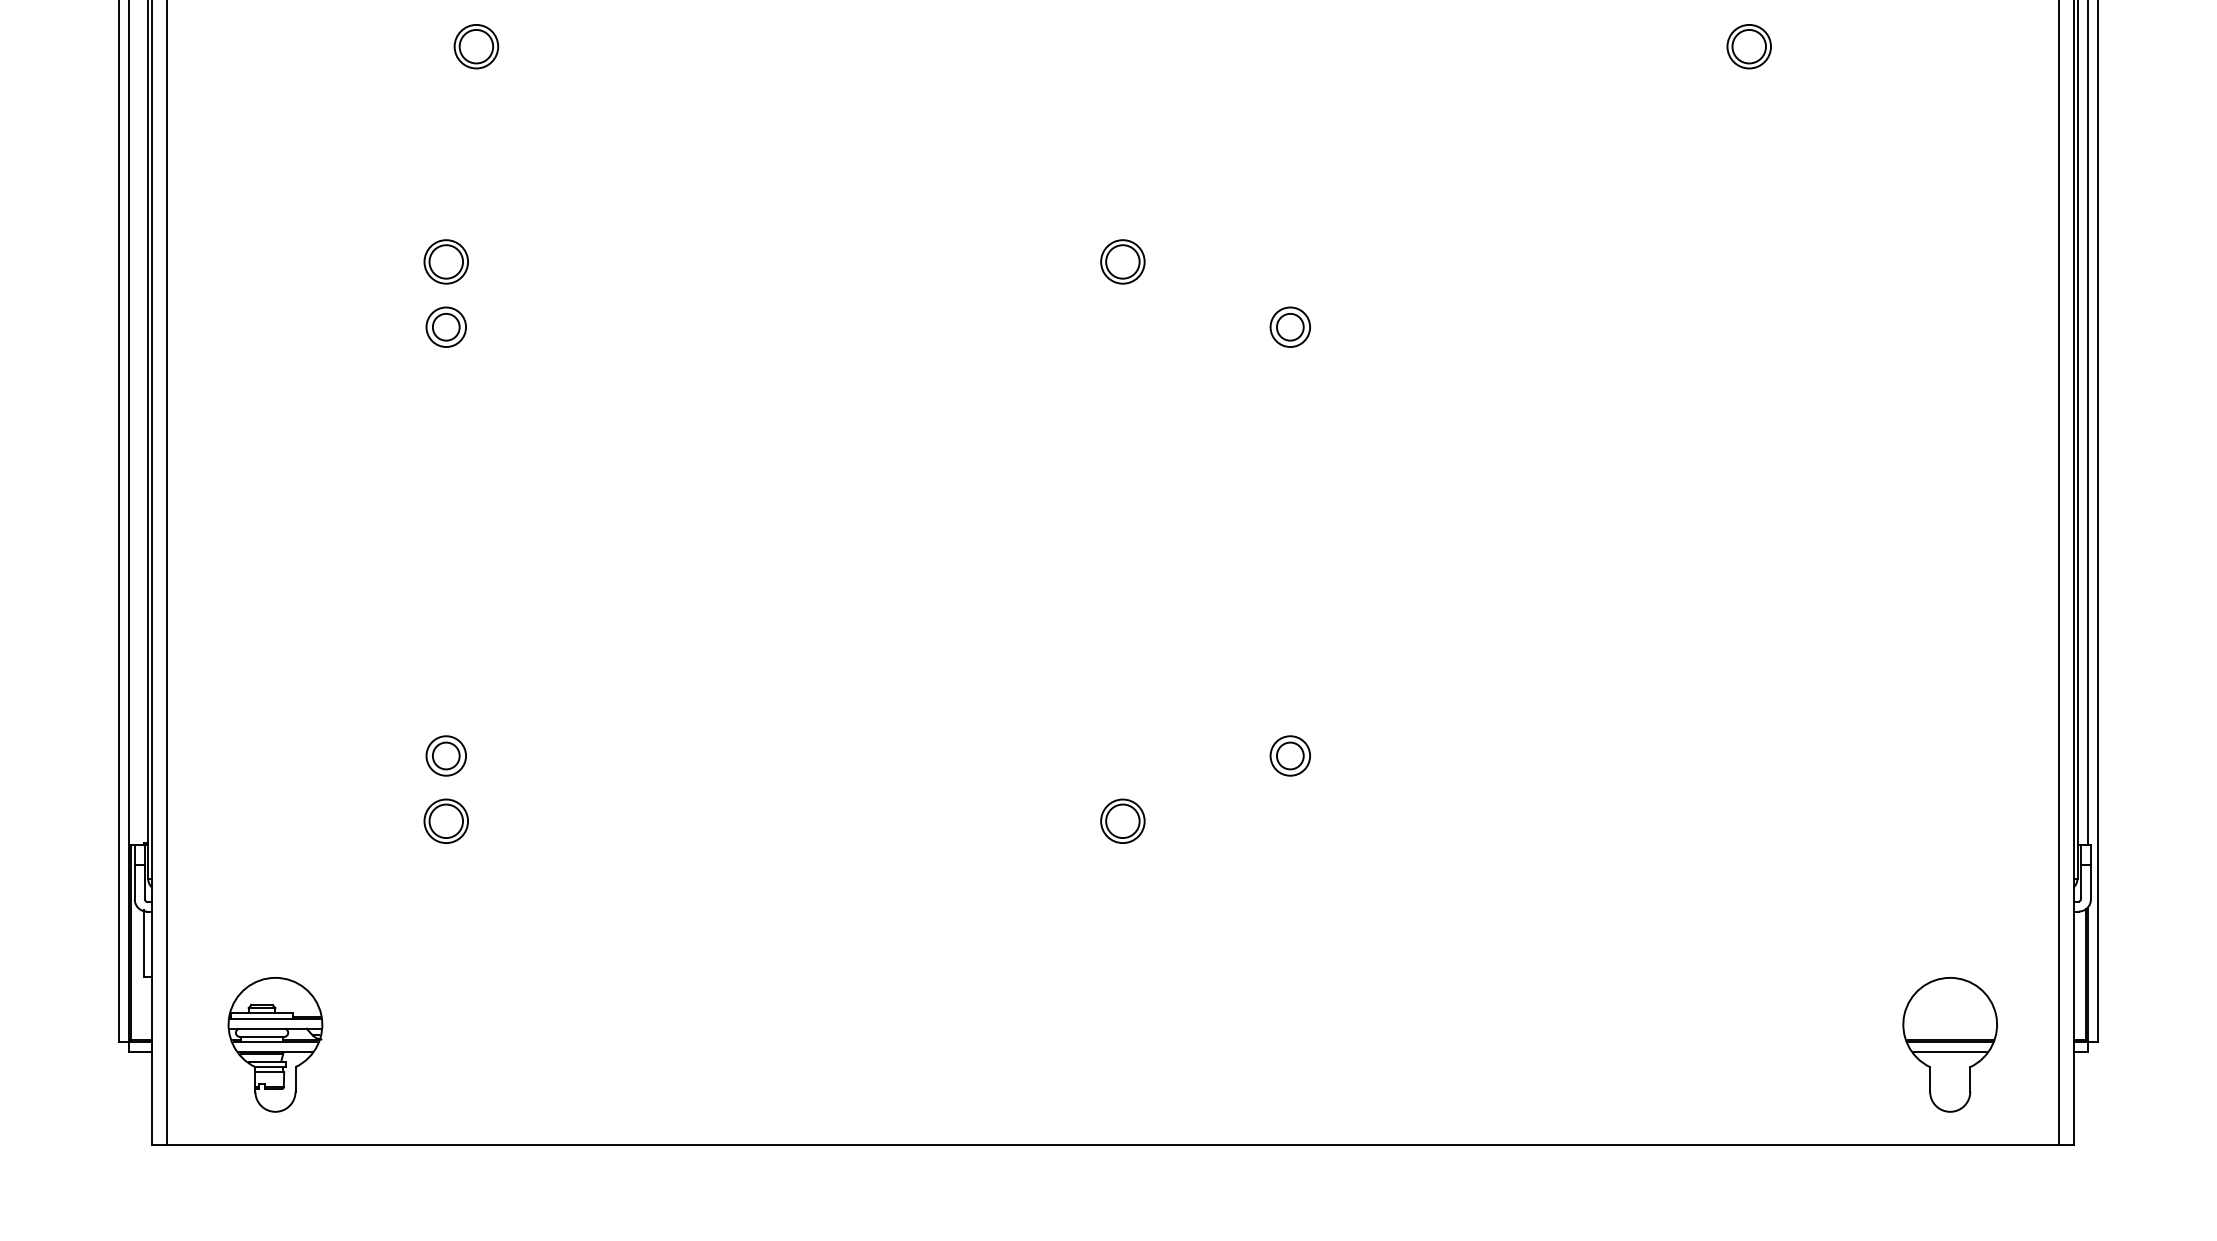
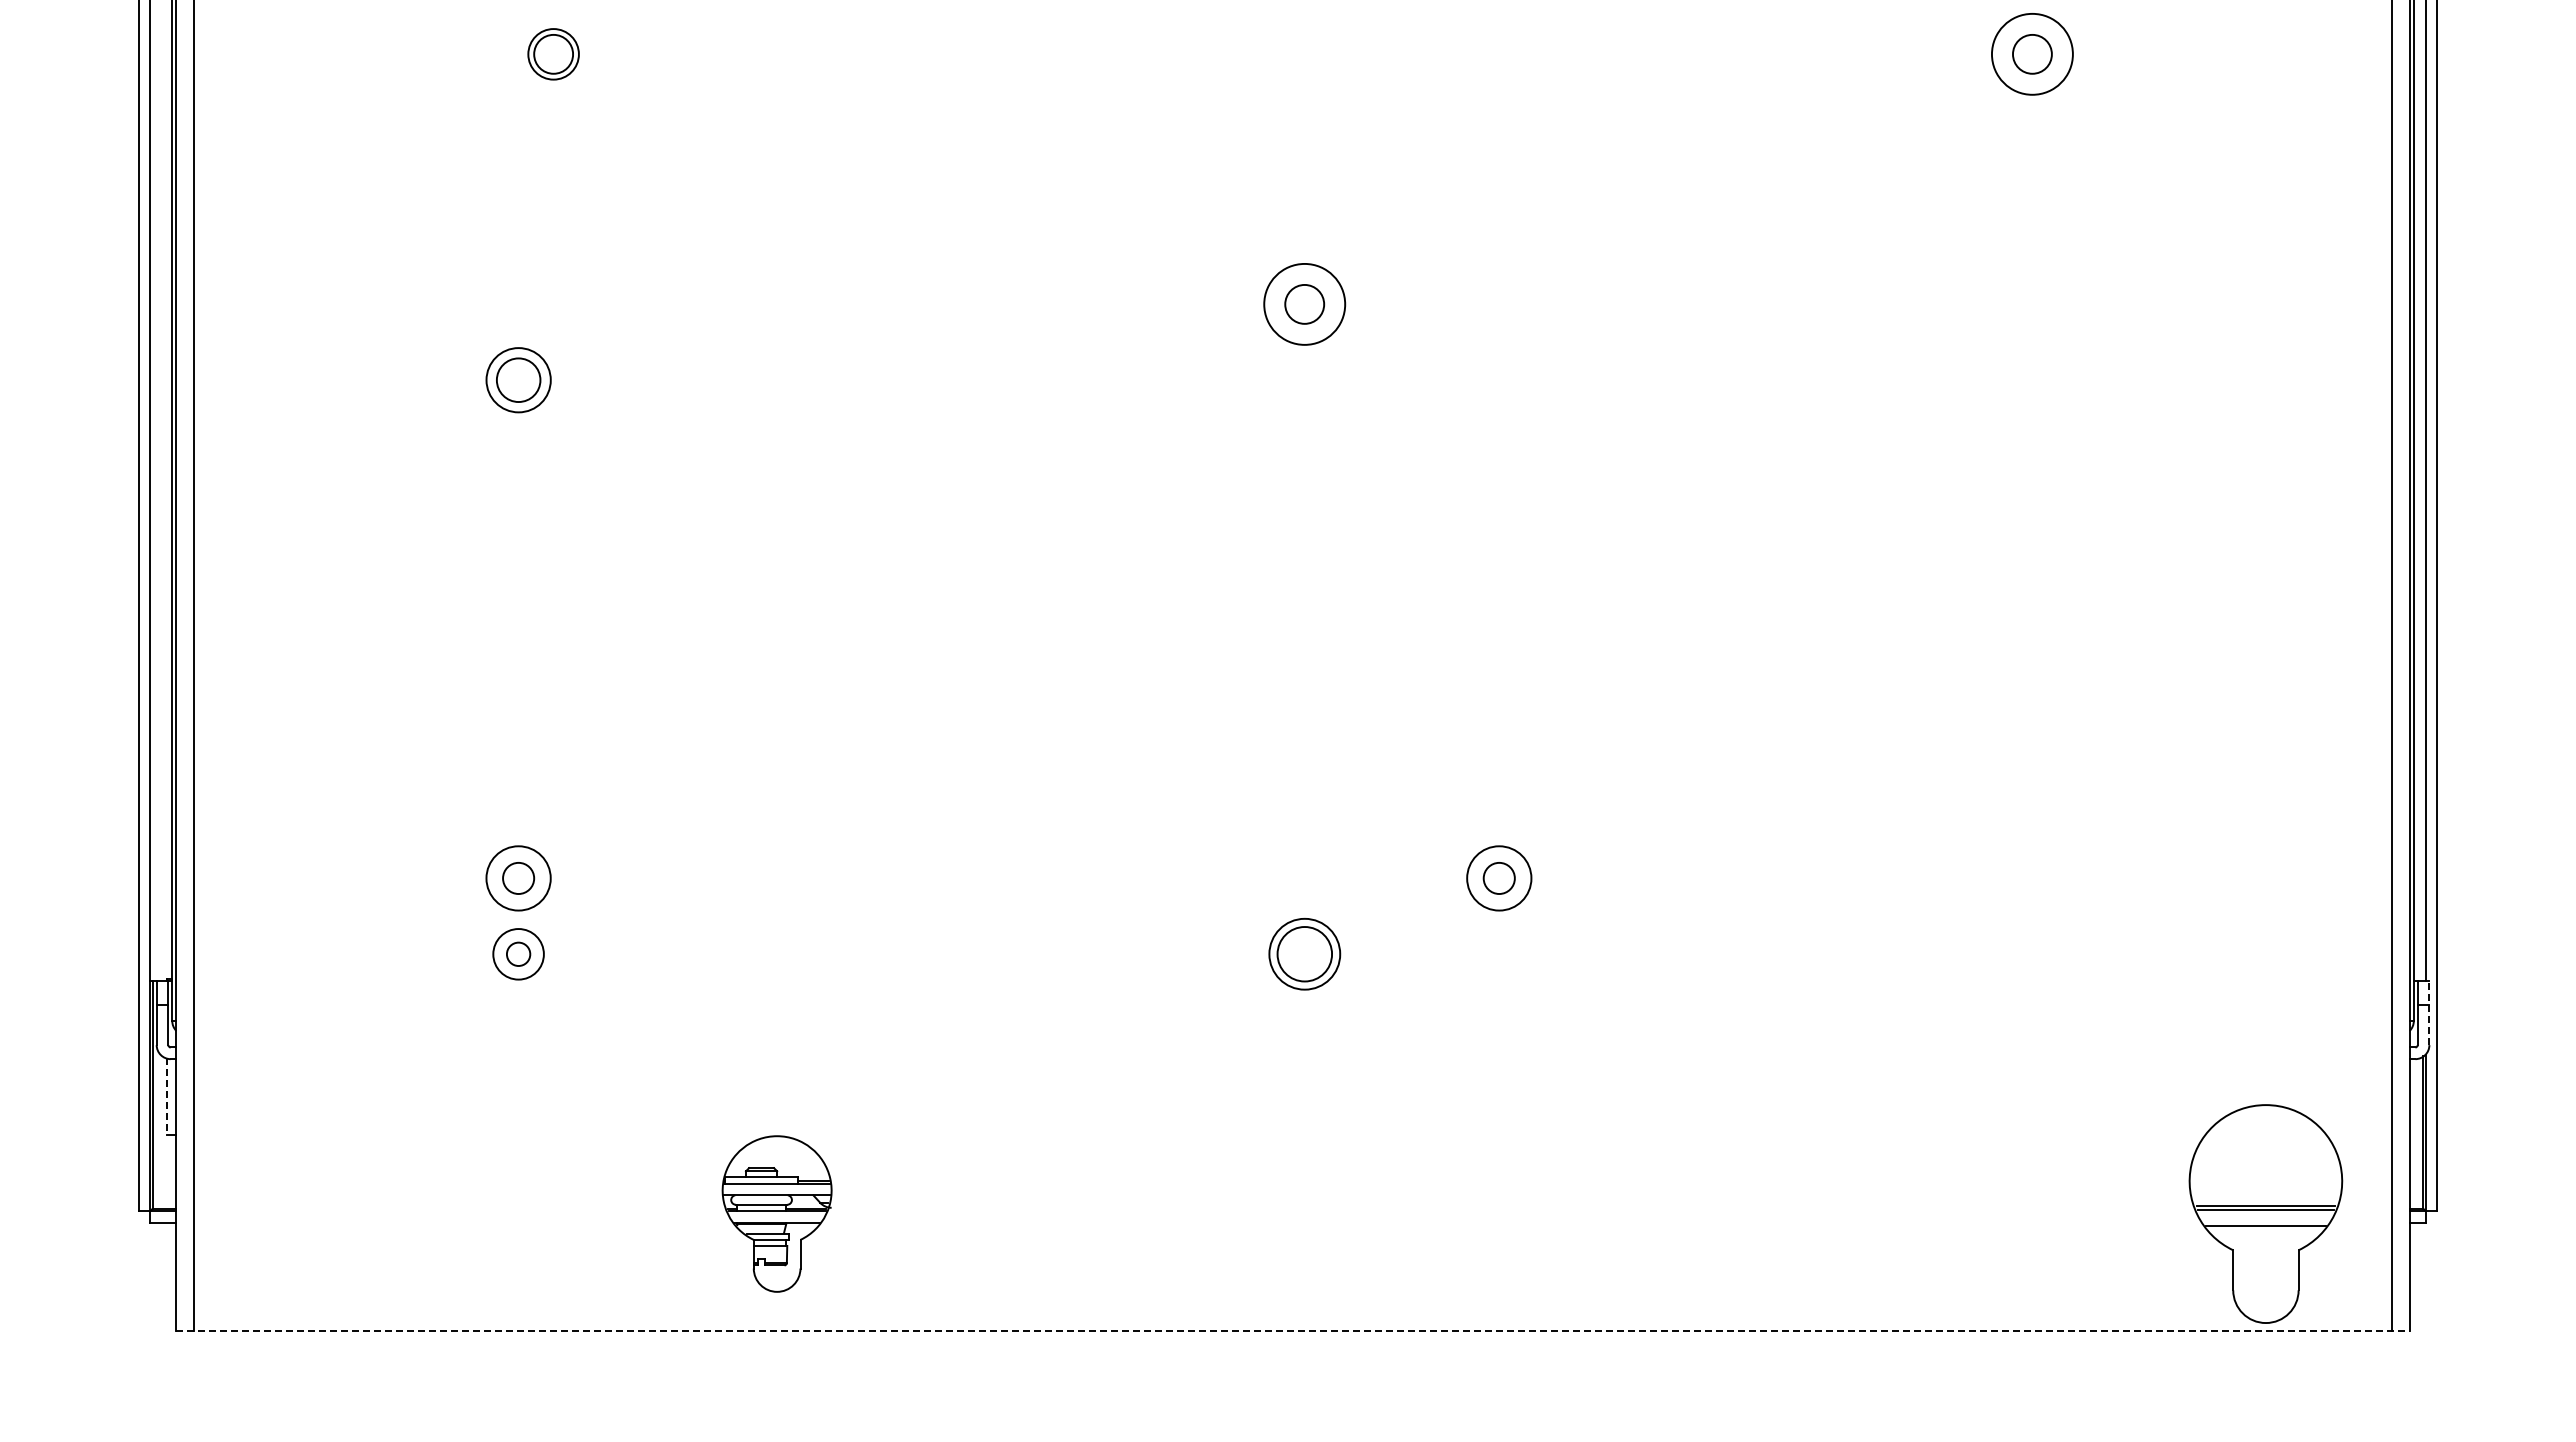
circle: (1749, 46) -> (2032, 54), size x1.6
part: (446, 262) -> (518, 304), removed
circle: (1122, 262) -> (1304, 304), size x1.6
part: (446, 327) -> (518, 380), size x1.4
part: (1290, 327) -> (1499, 380), removed
circle: (446, 756) -> (518, 878), size x1.4
circle: (1290, 756) -> (1499, 878), size x1.4
circle: (446, 820) -> (518, 953), size x0.6
part: (1122, 821) -> (1304, 954), size x1.4
line: (2090, 872) -> (2429, 1013), solid -> dashed
line: (144, 943) -> (167, 1096), solid -> dashed
part: (274, 1044) -> (776, 1213), moved
part: (1949, 1044) -> (2265, 1213), size x1.4
line: (1113, 1145) -> (1293, 1330), solid -> dashed

